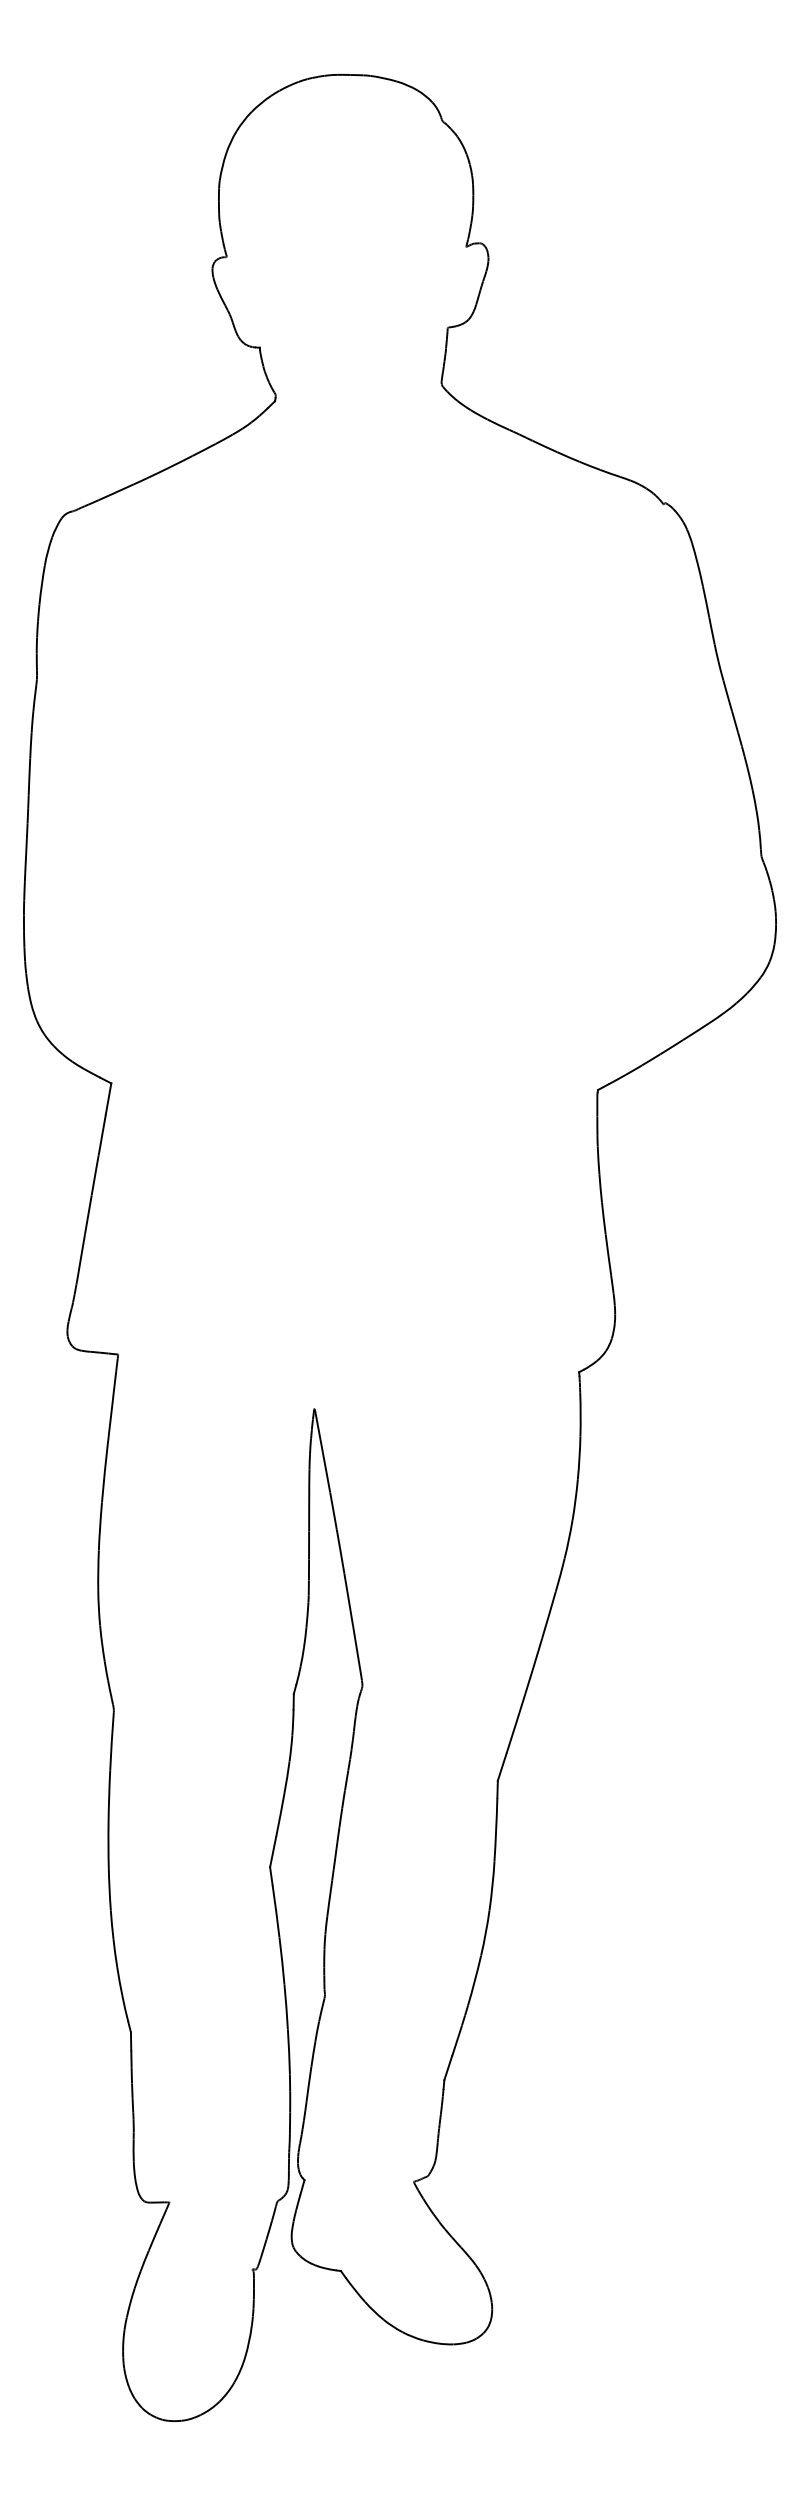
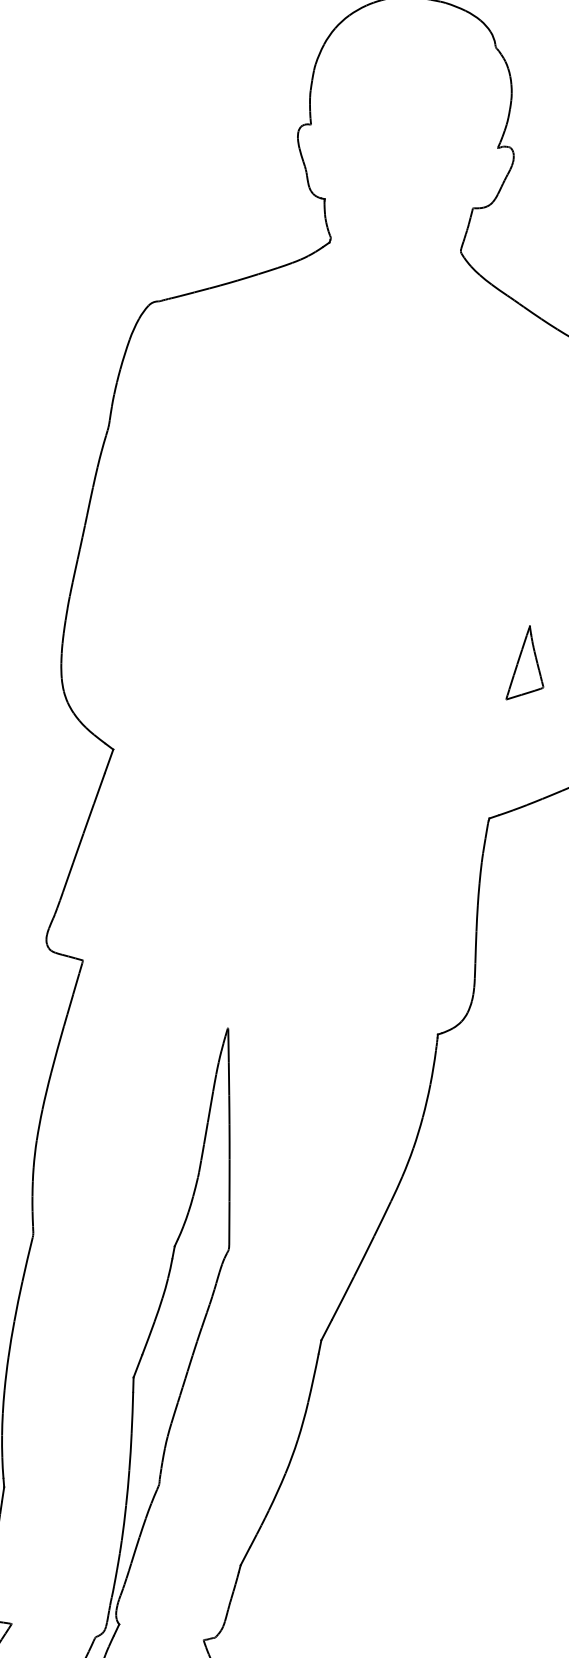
part: (615, 888) -> (529, 664), added

